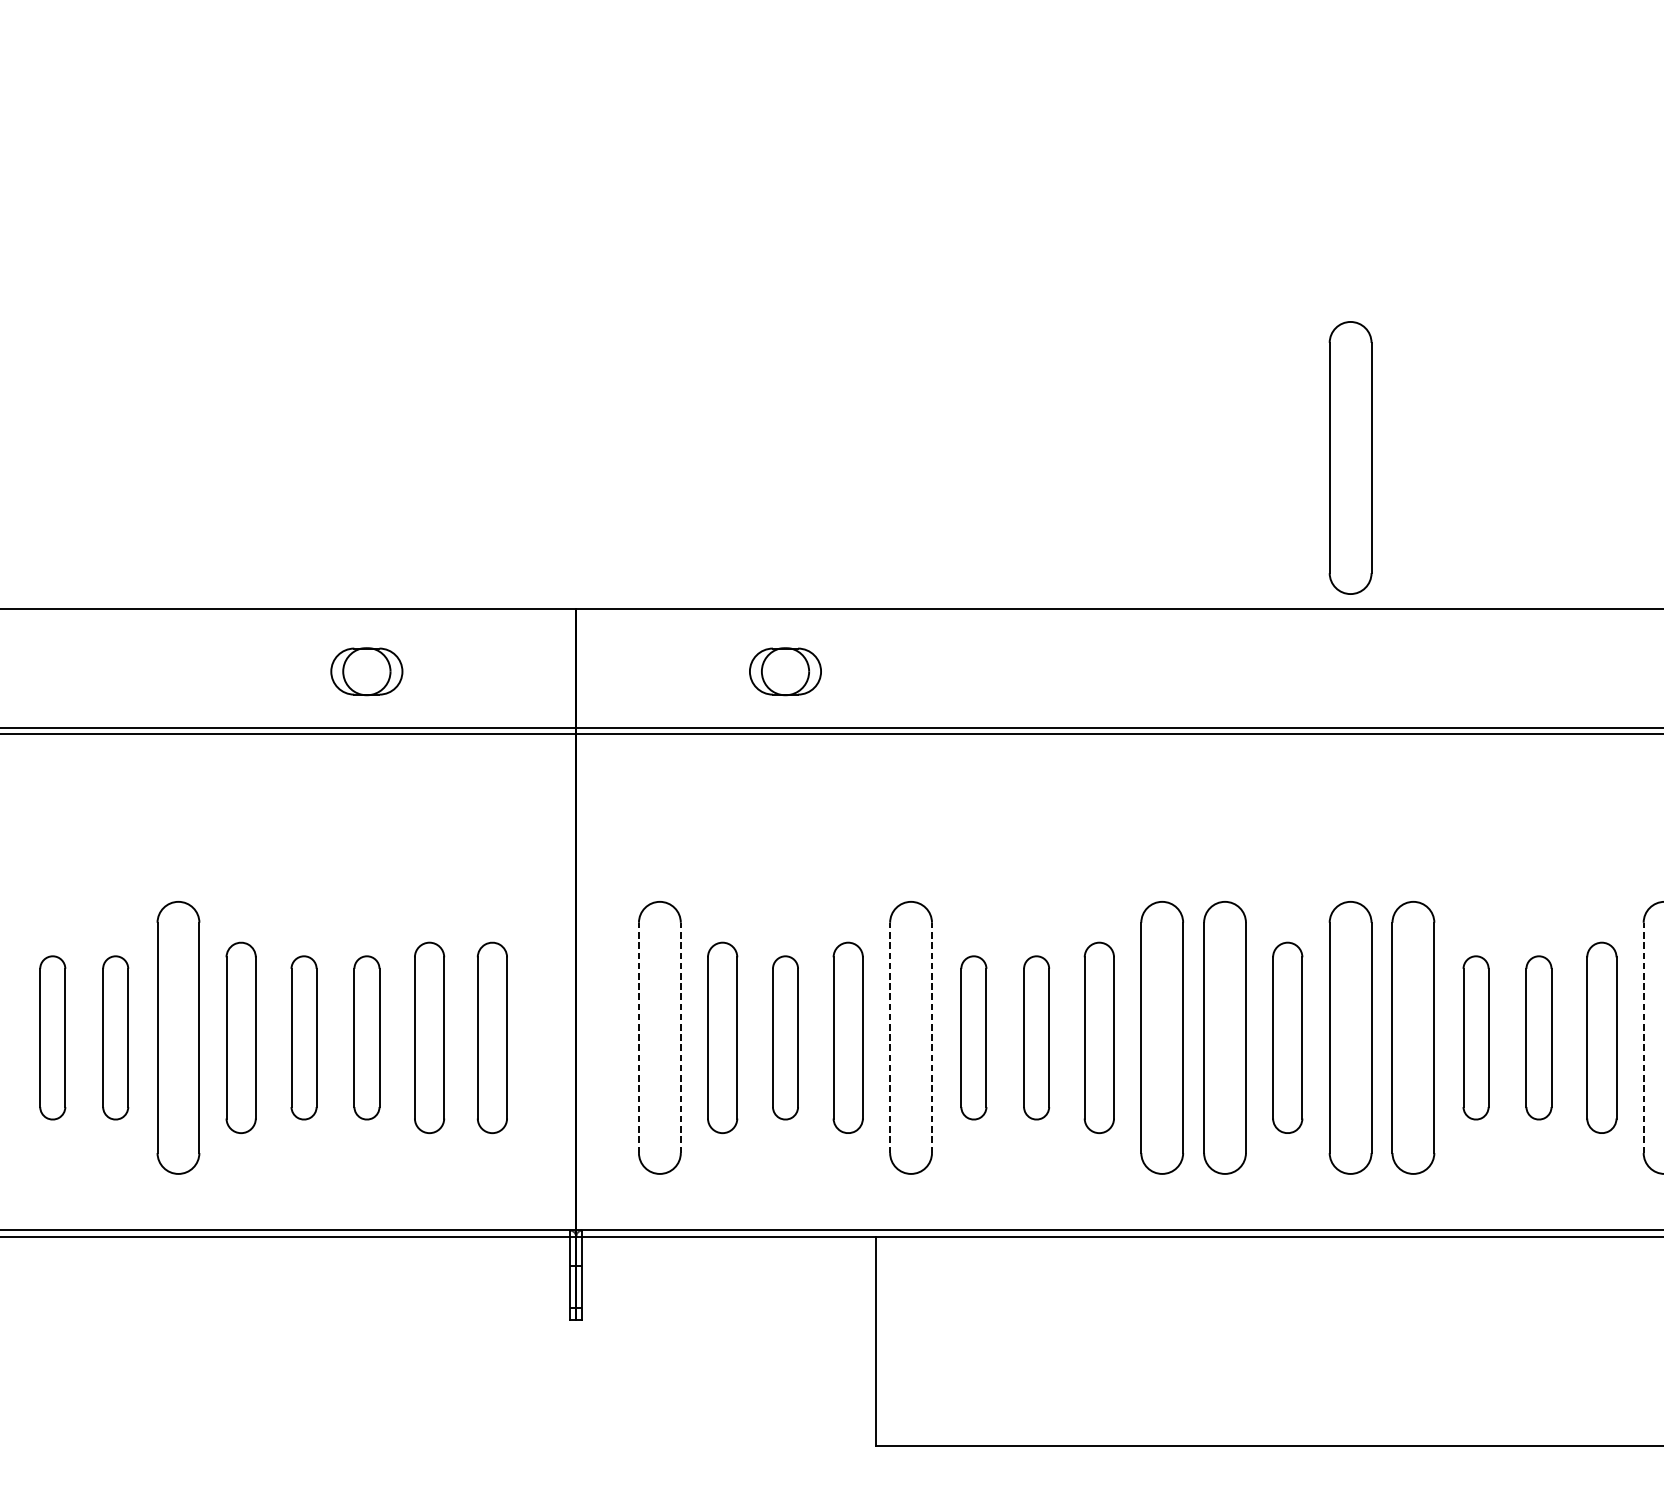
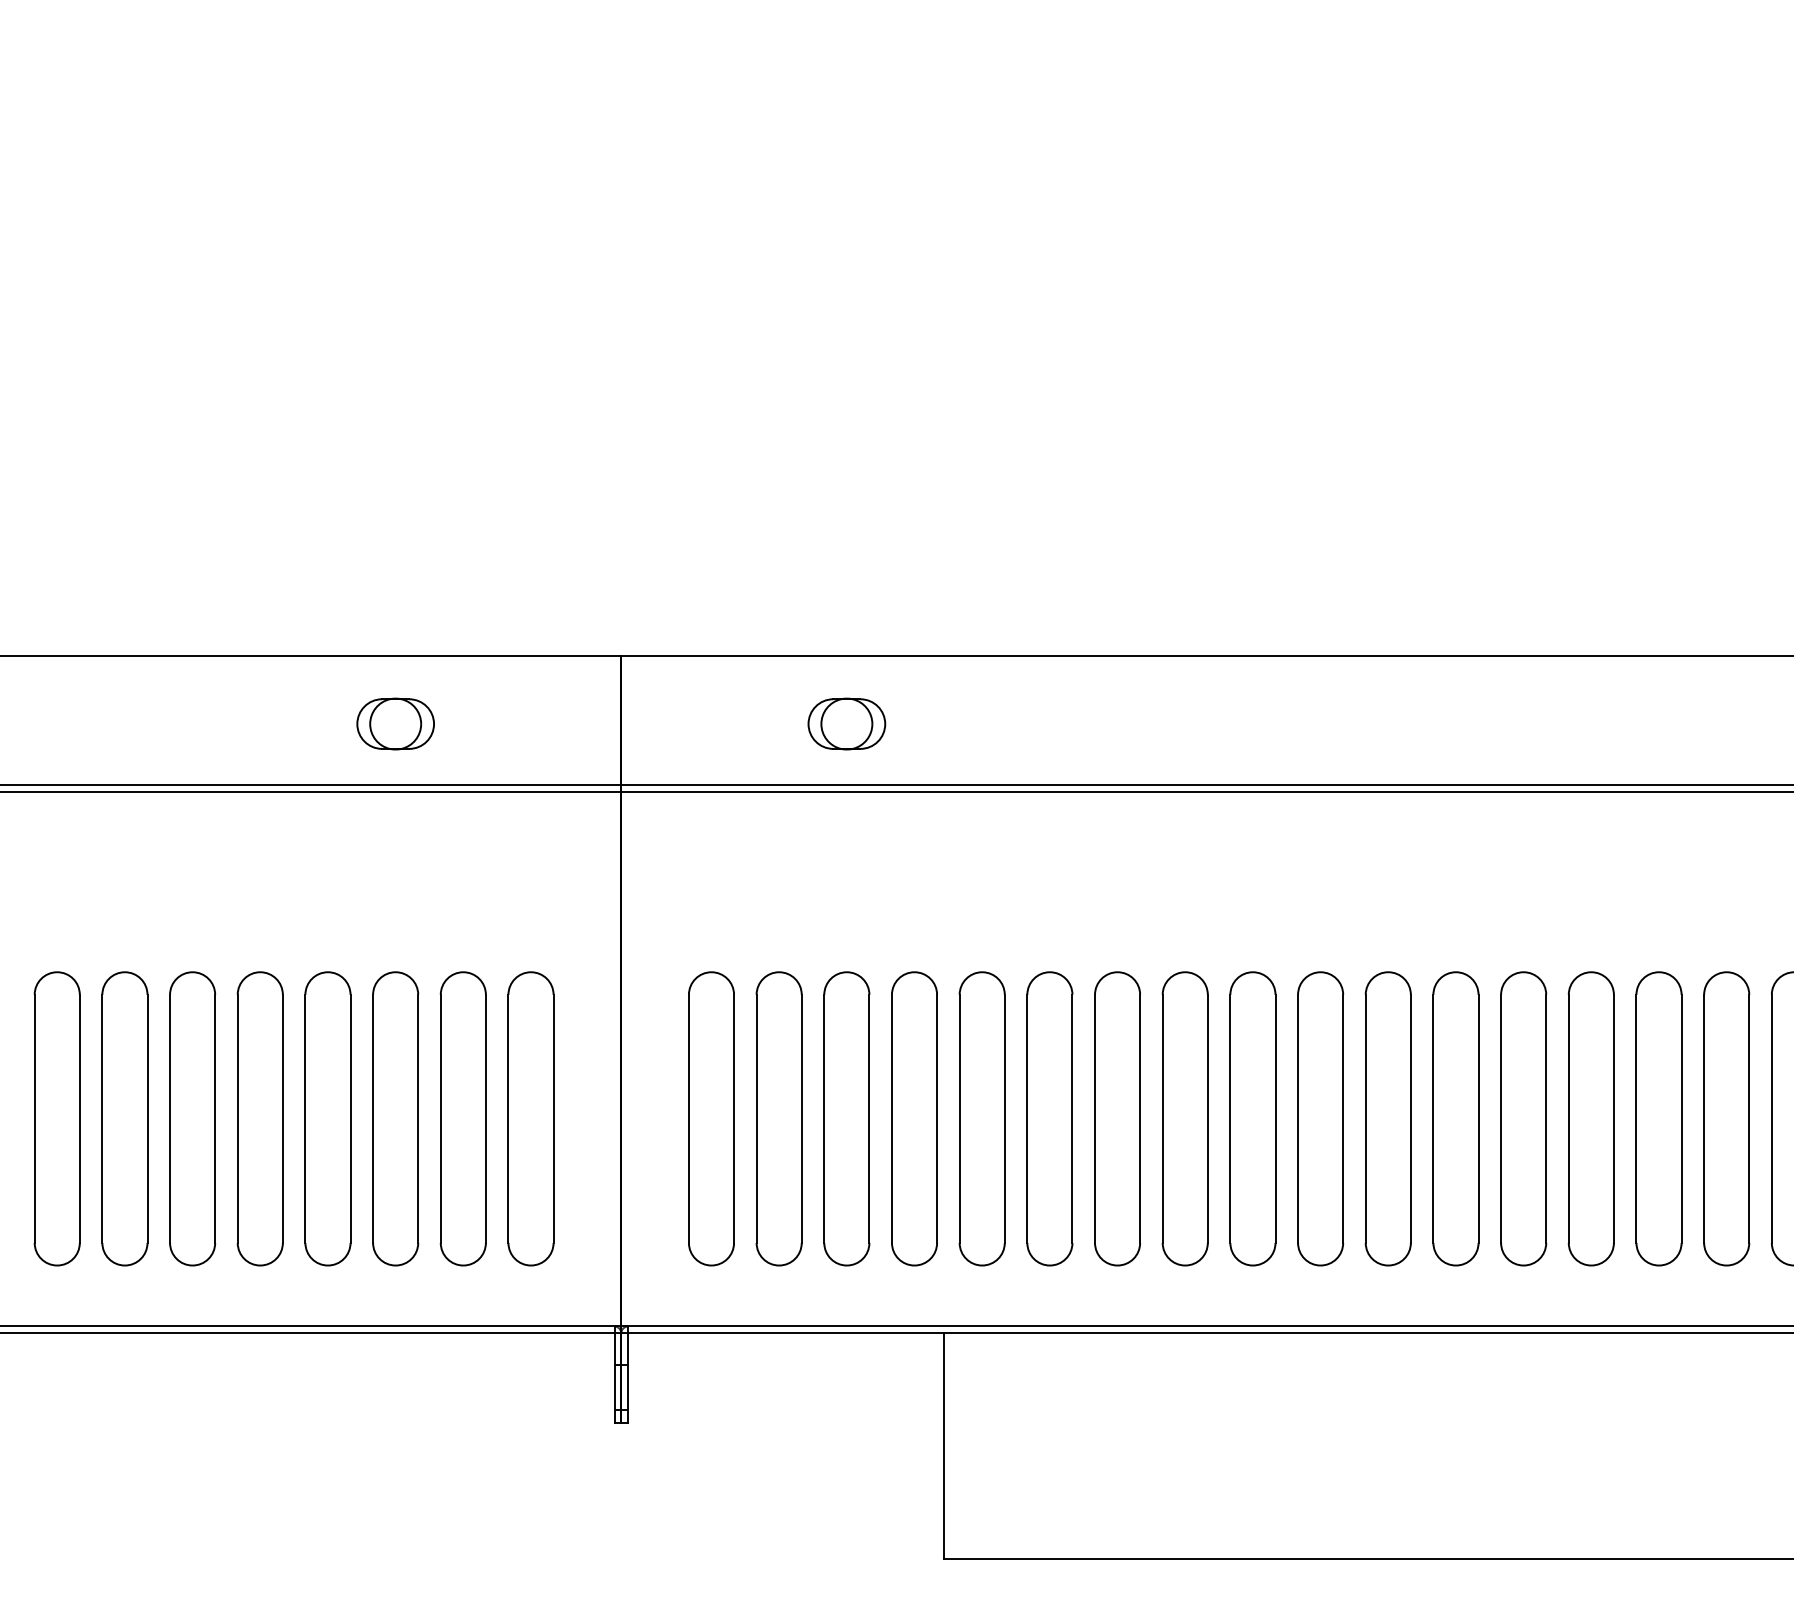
part: (1350, 457) -> (1455, 493), removed
part: (52, 1037) -> (56, 1118), size x1.67
part: (115, 1037) -> (124, 1118), size x1.67
part: (240, 1037) -> (259, 1118), size x1.43
part: (303, 1037) -> (327, 1118), size x1.67
part: (366, 1037) -> (395, 1118), size x1.67
part: (428, 1037) -> (462, 1118), size x1.43
part: (491, 1037) -> (530, 1118), size x1.43
line: (638, 1037) -> (688, 1118), dashed -> solid
line: (681, 1037) -> (734, 1118), dashed -> solid
part: (722, 1037) -> (778, 1118), size x1.43
part: (785, 1037) -> (846, 1118), size x1.67
part: (848, 1037) -> (914, 1118), size x1.43
line: (889, 1037) -> (959, 1118), dashed -> solid
line: (931, 1037) -> (1004, 1118), dashed -> solid
part: (973, 1037) -> (1049, 1118), size x1.67
part: (1036, 1037) -> (1117, 1118), size x1.67
part: (1098, 1037) -> (1184, 1118), size x1.43
part: (1287, 1037) -> (1387, 1118), size x1.43
part: (1475, 1037) -> (1590, 1118), size x1.67
part: (1538, 1037) -> (1658, 1118), size x1.67
part: (1601, 1037) -> (1726, 1118), size x1.43
line: (1643, 1037) -> (1771, 1118), dashed -> solid

